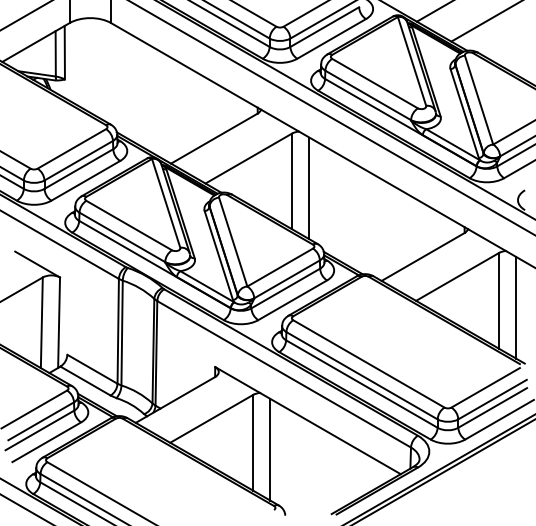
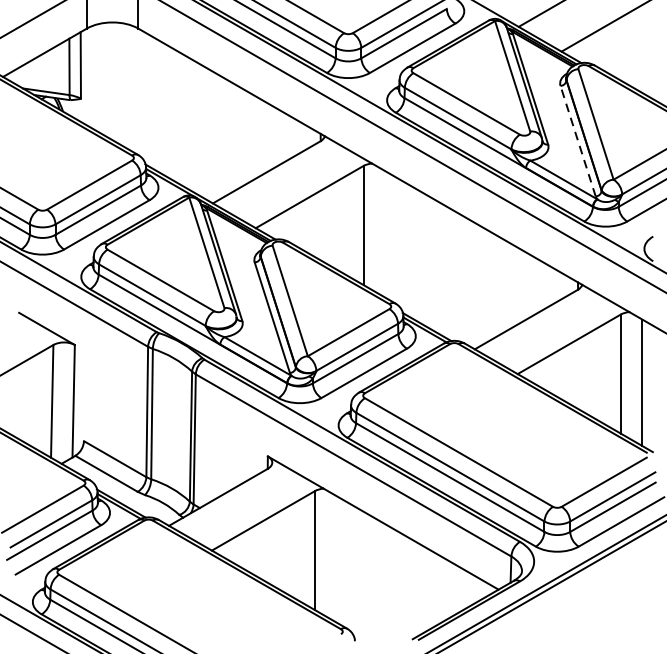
line: (464, 113) -> (577, 141), solid -> dashed
line: (309, 188) -> (385, 234), removed
line: (270, 449) -> (336, 558), removed

